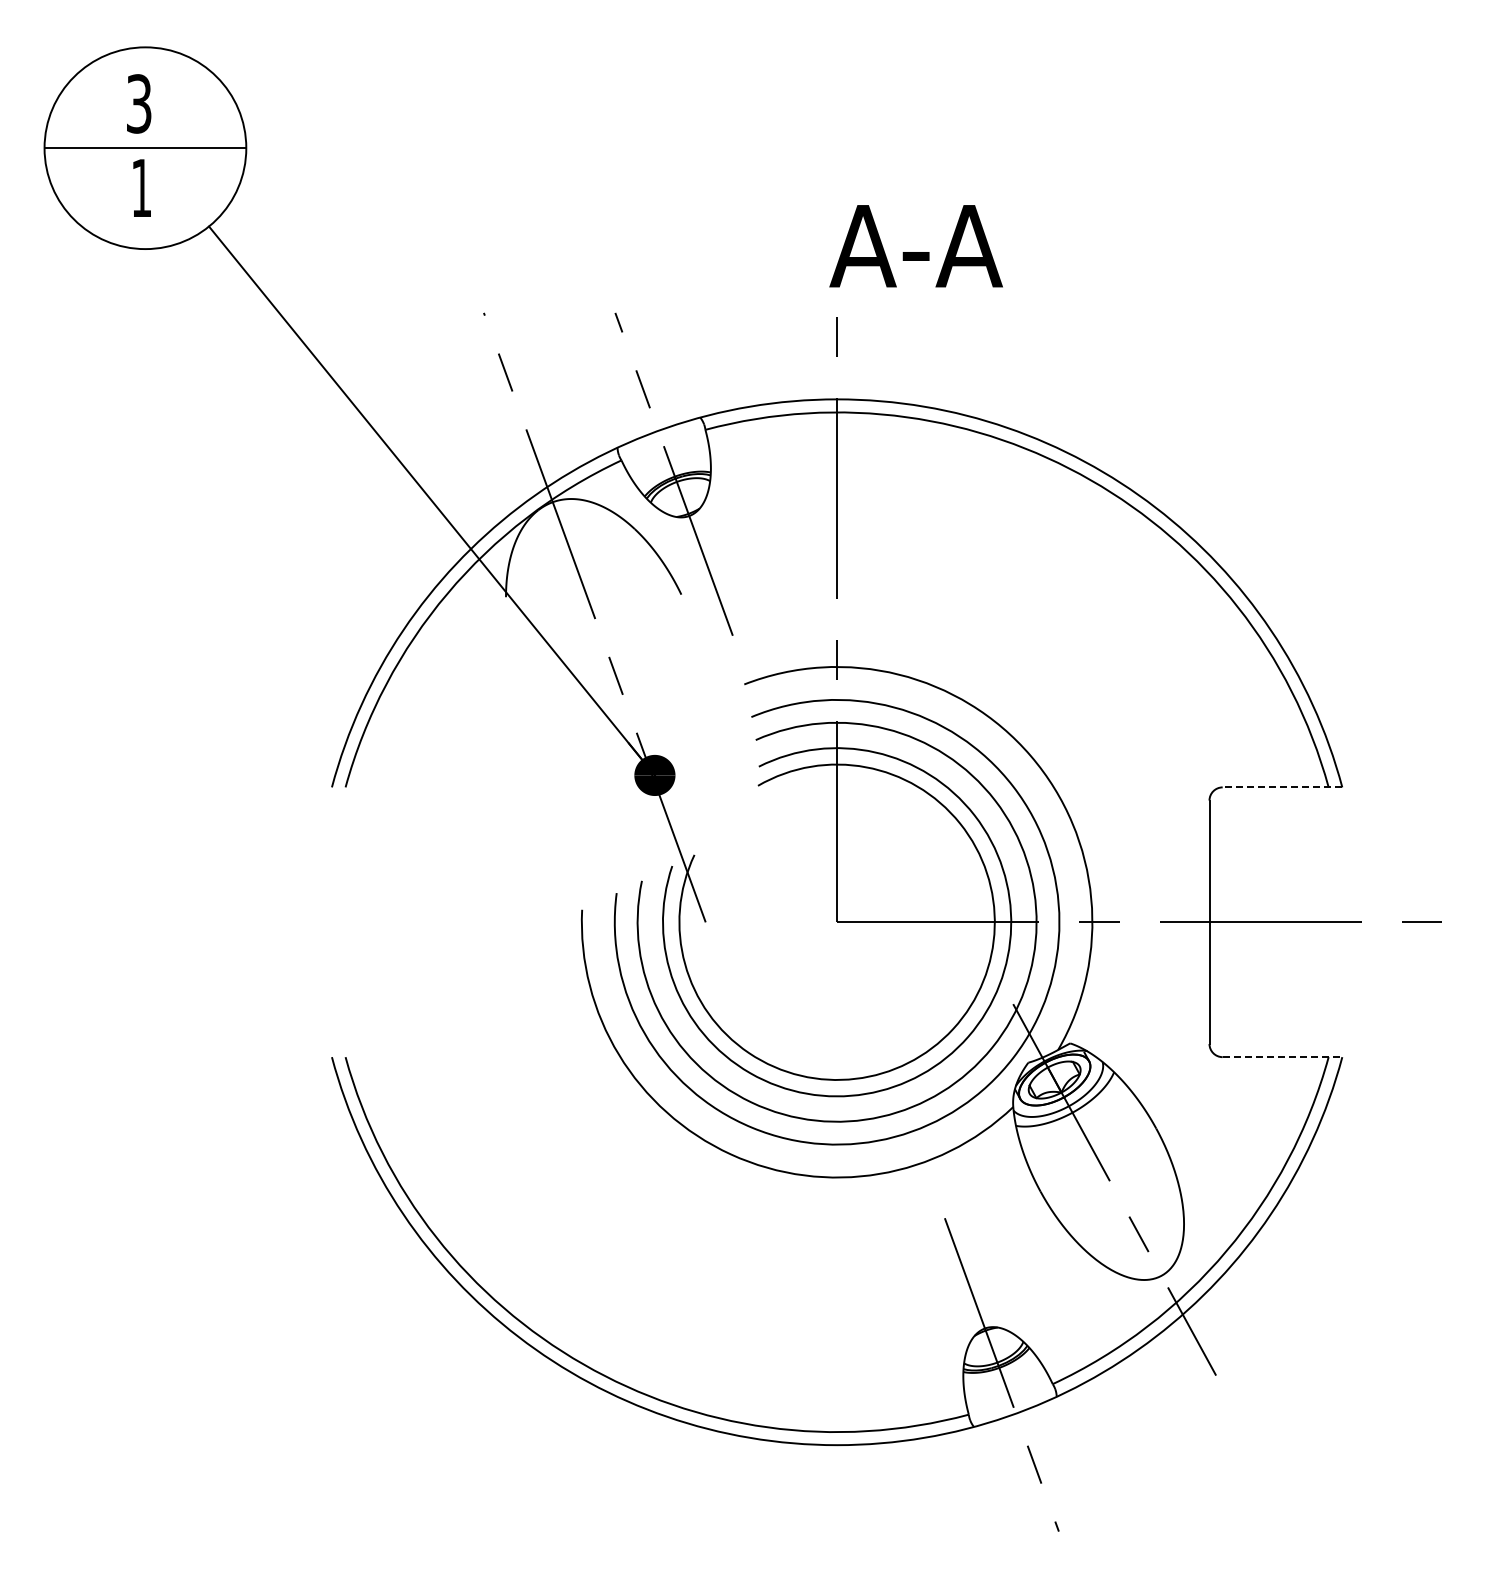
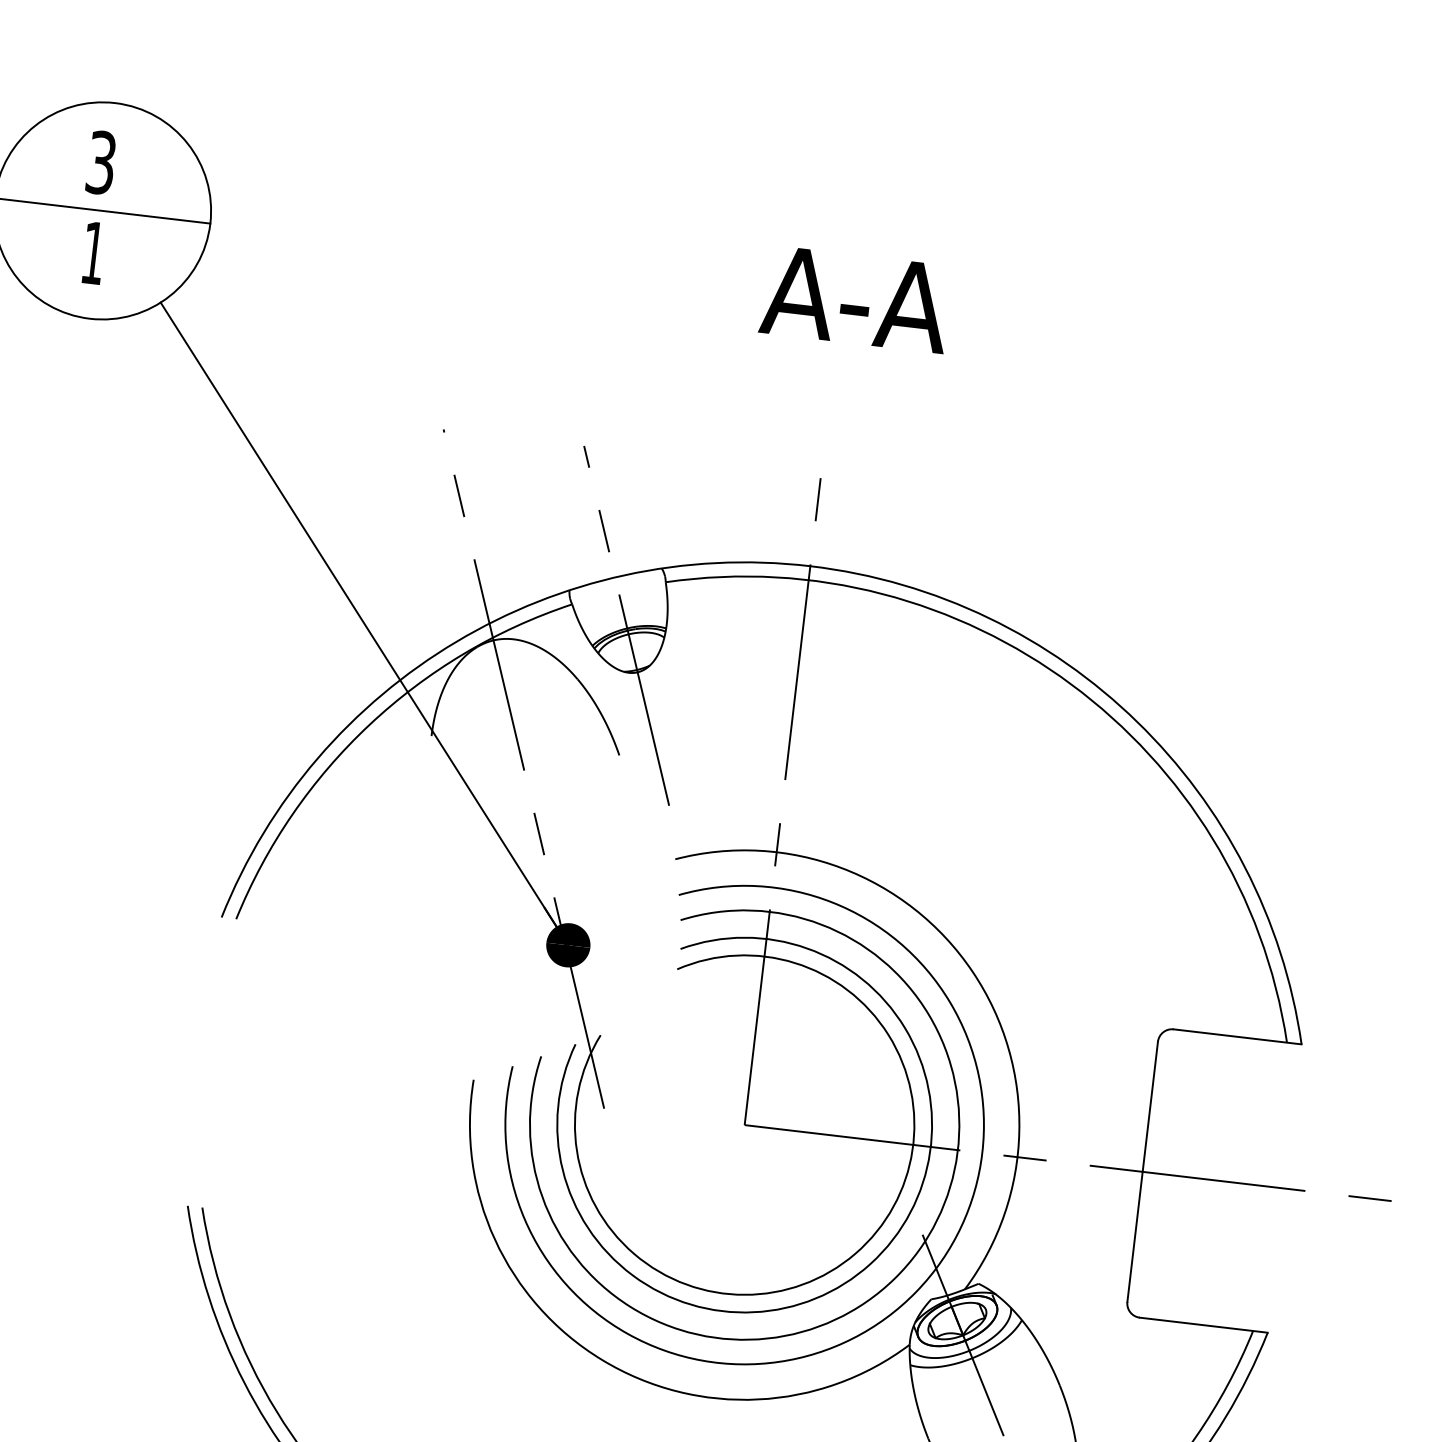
text: (915, 246) -> (855, 299), moved
line: (1282, 787) -> (1237, 1036), dashed -> solid
line: (1282, 1057) -> (1203, 1325), dashed -> solid

